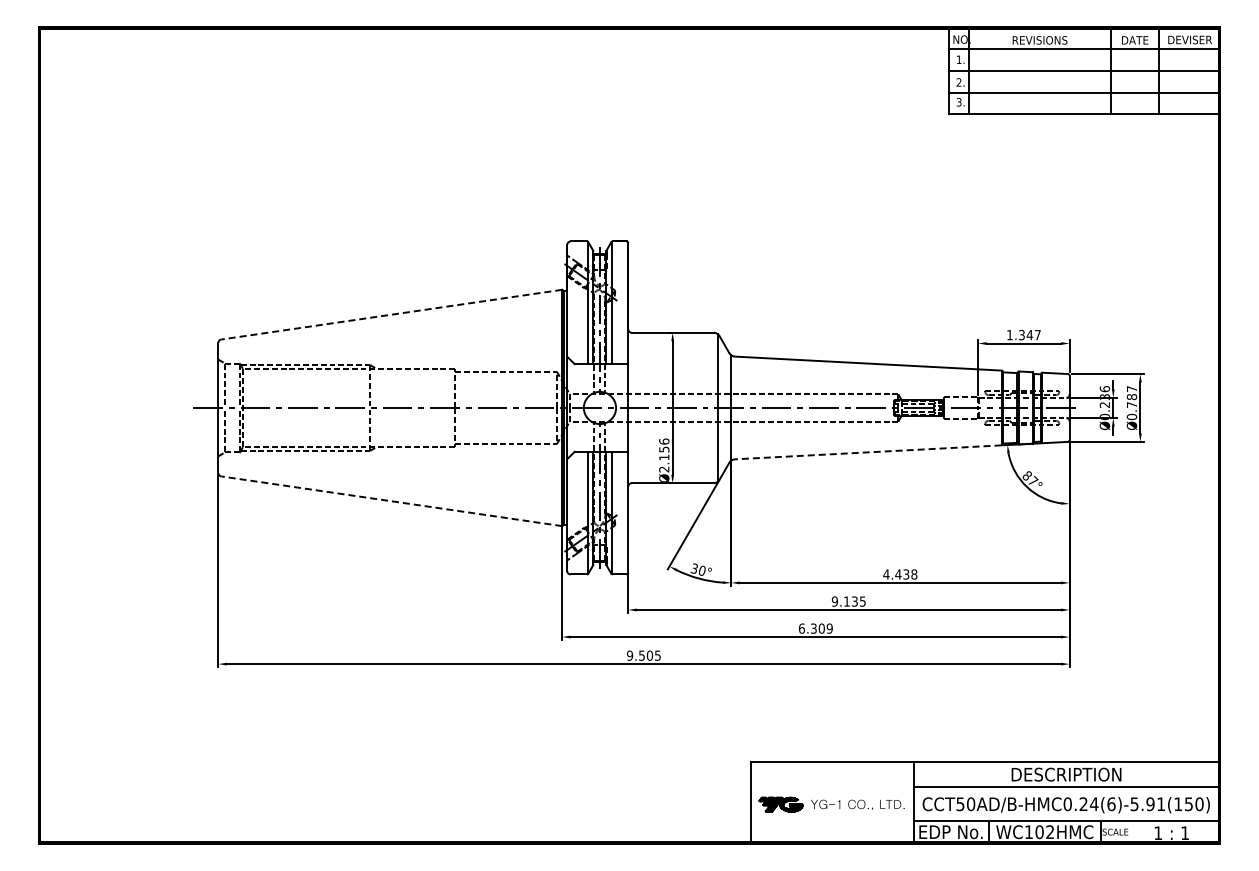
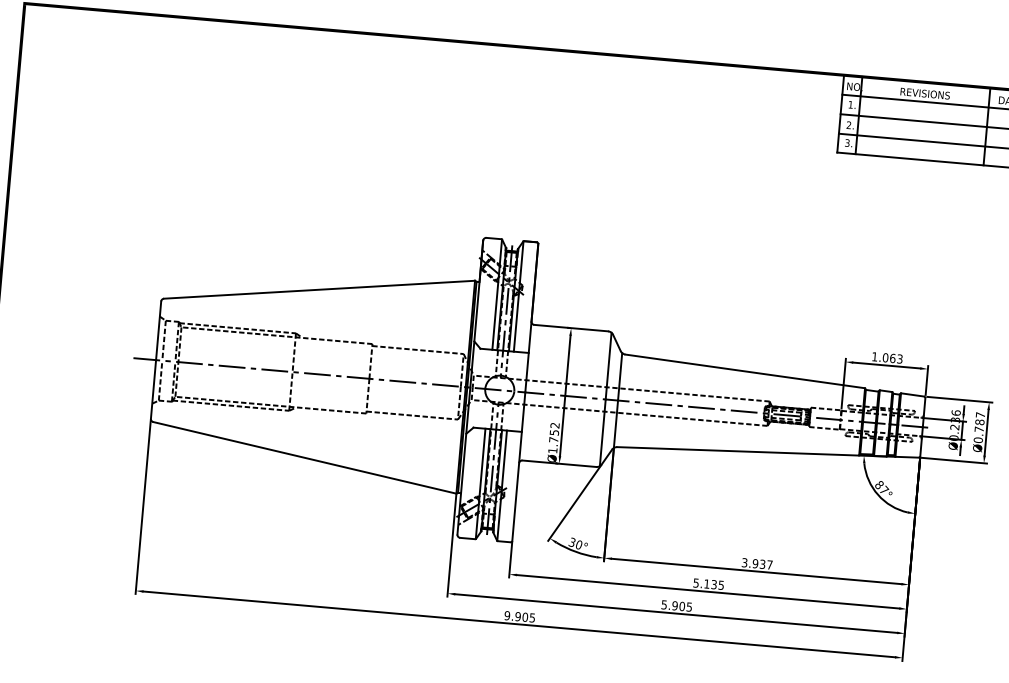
line: (391, 314) -> (319, 289), dashed -> solid
text: (1029, 334) -> (892, 357), 1.347 -> 1.063
line: (867, 452) -> (737, 451), dashed -> solid
text: (664, 455) -> (554, 438), Ø2.156 -> Ø1.752
line: (391, 501) -> (304, 458), dashed -> solid
text: (900, 574) -> (757, 563), 4.438 -> 3.937
text: (834, 601) -> (695, 583), 9.135 -> 5.135
text: (815, 628) -> (676, 605), 6.309 -> 5.905
text: (641, 655) -> (517, 616), 9.505 -> 9.905

